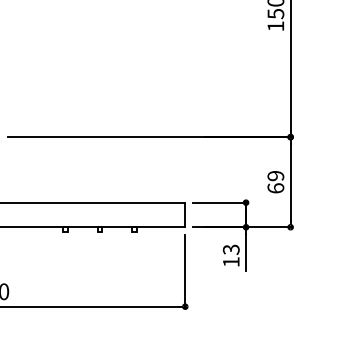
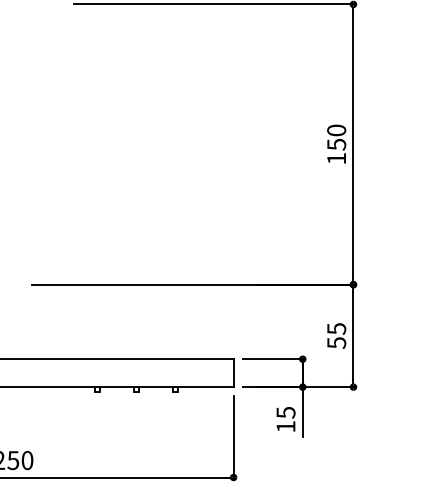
text: (275, 182) -> (336, 336), 69 -> 55
text: (230, 249) -> (285, 412), 13 -> 15

